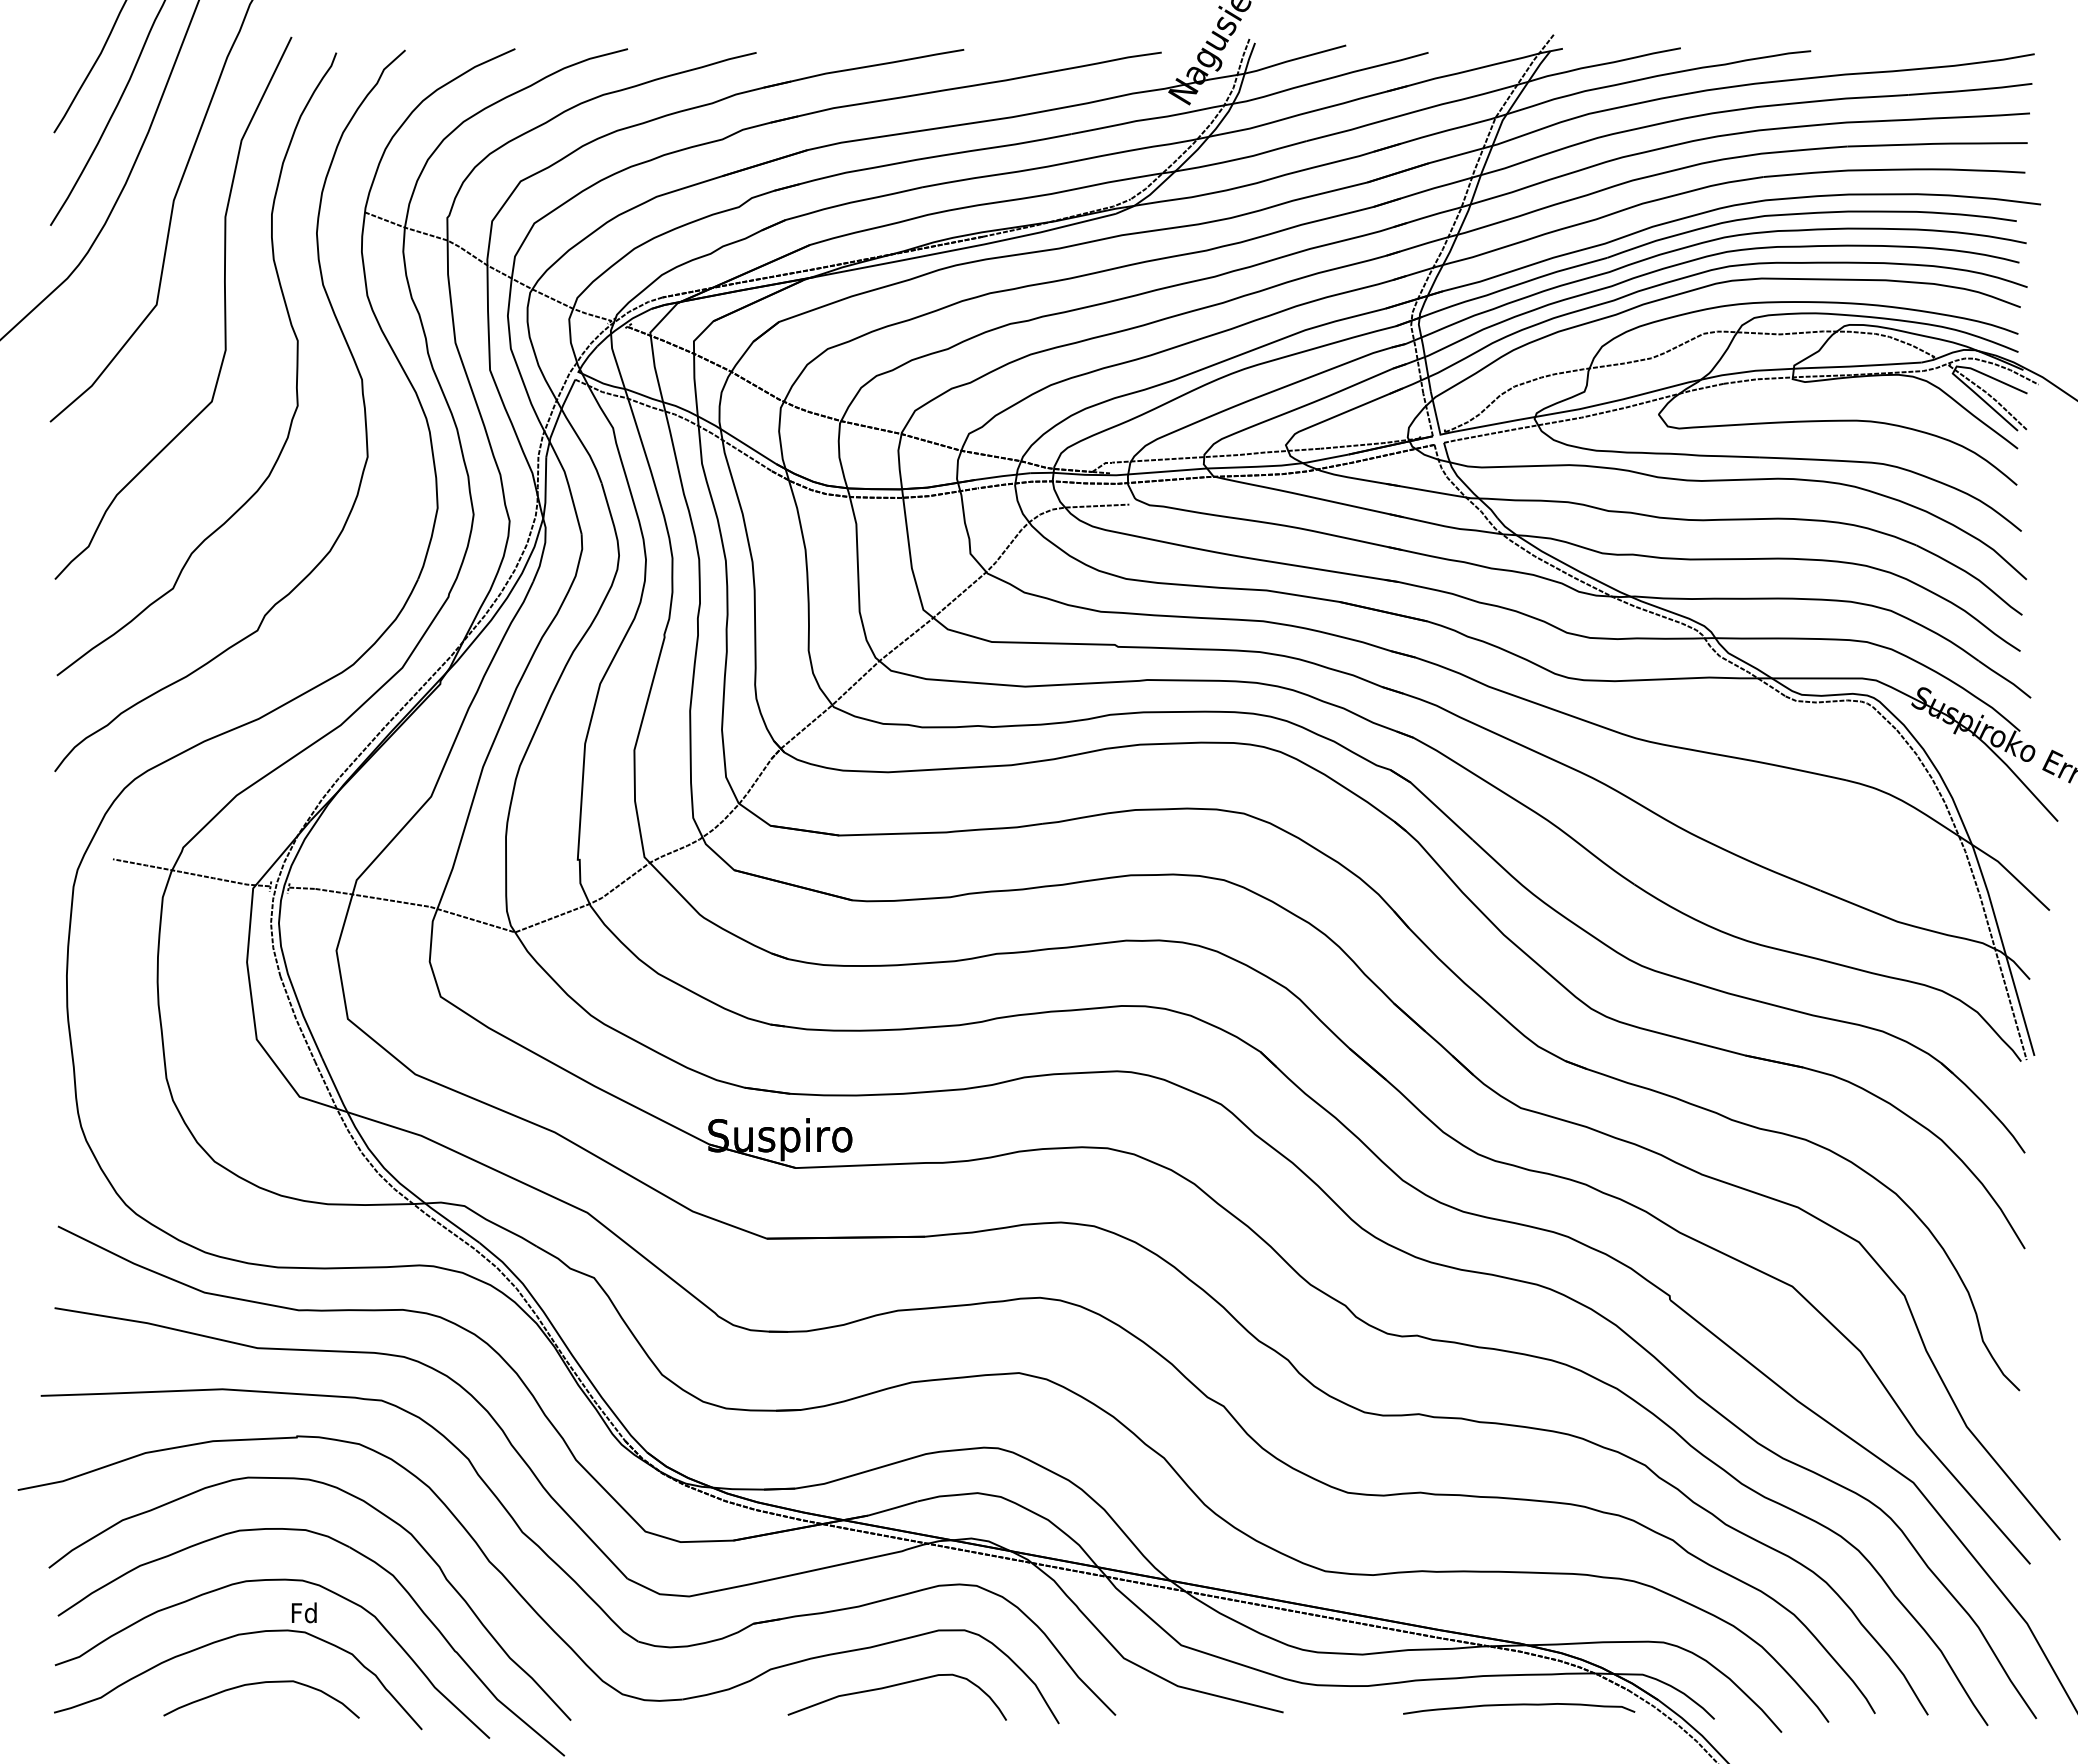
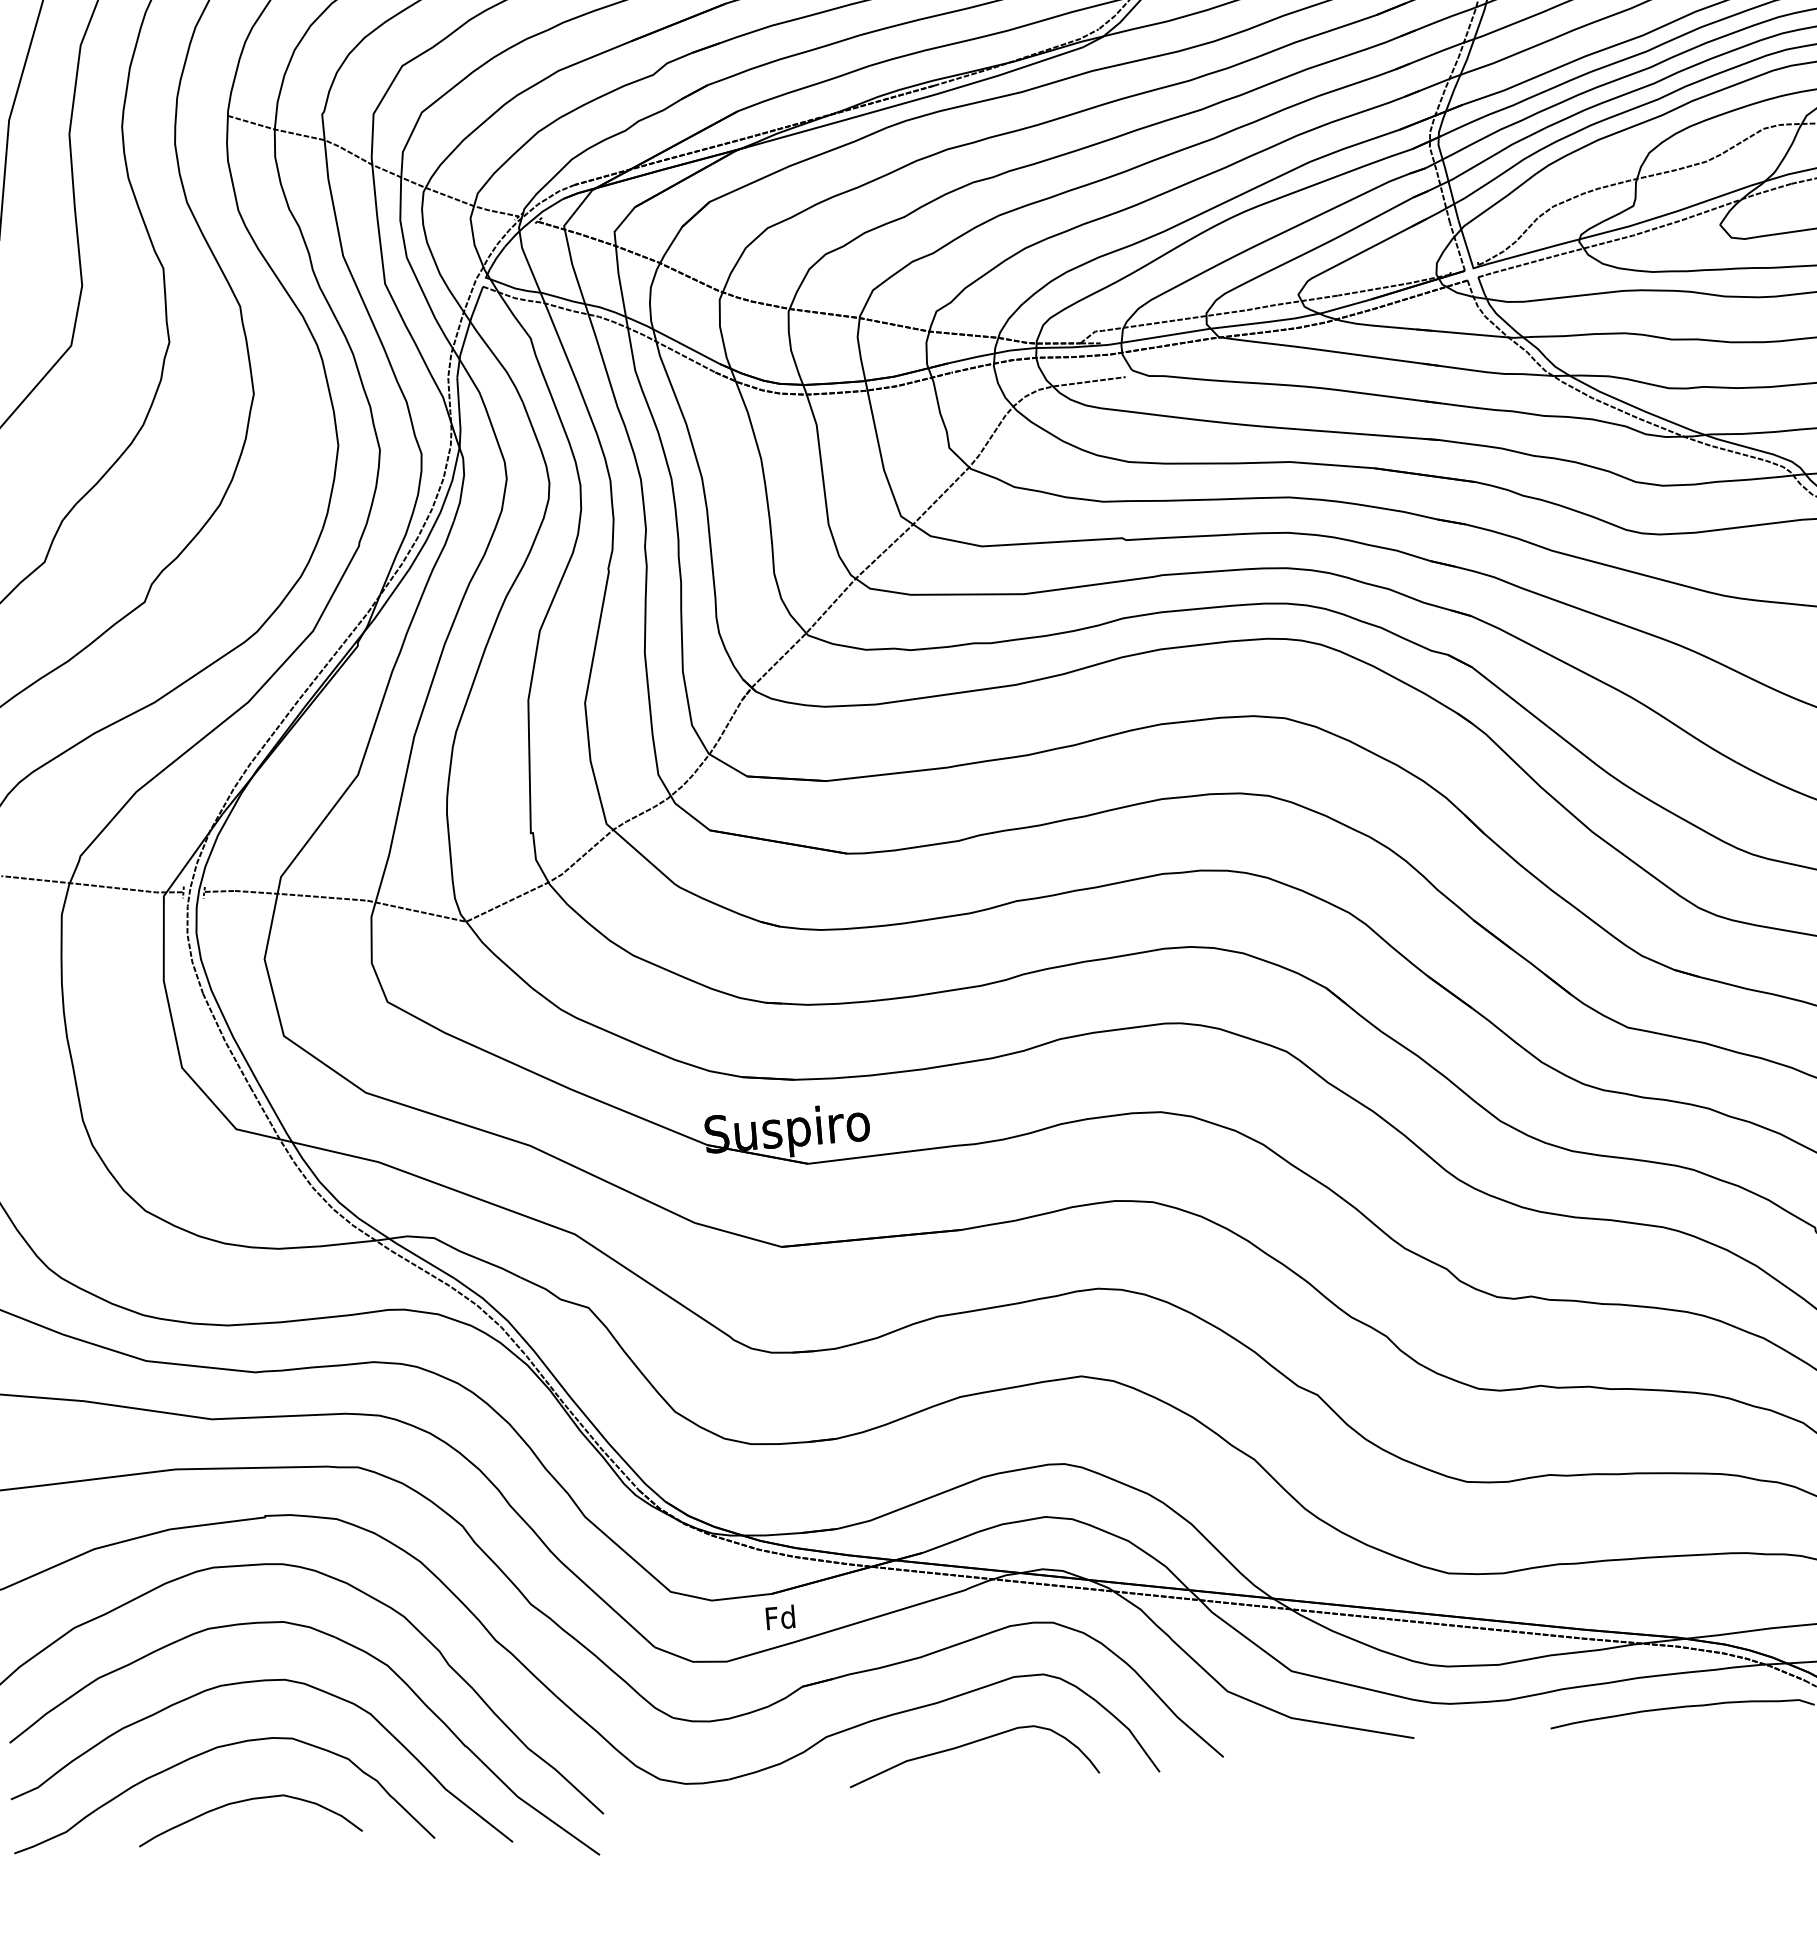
text: (304, 1612) -> (780, 1617), moved

